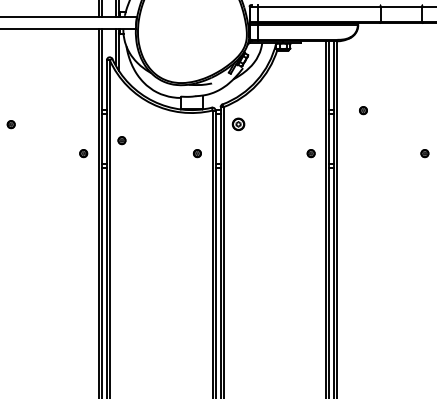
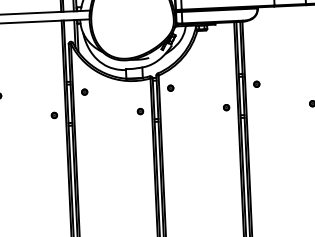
part: (363, 110) -> (256, 84), moved
part: (238, 124) -> (170, 88), size x0.62
part: (121, 140) -> (84, 92), moved

